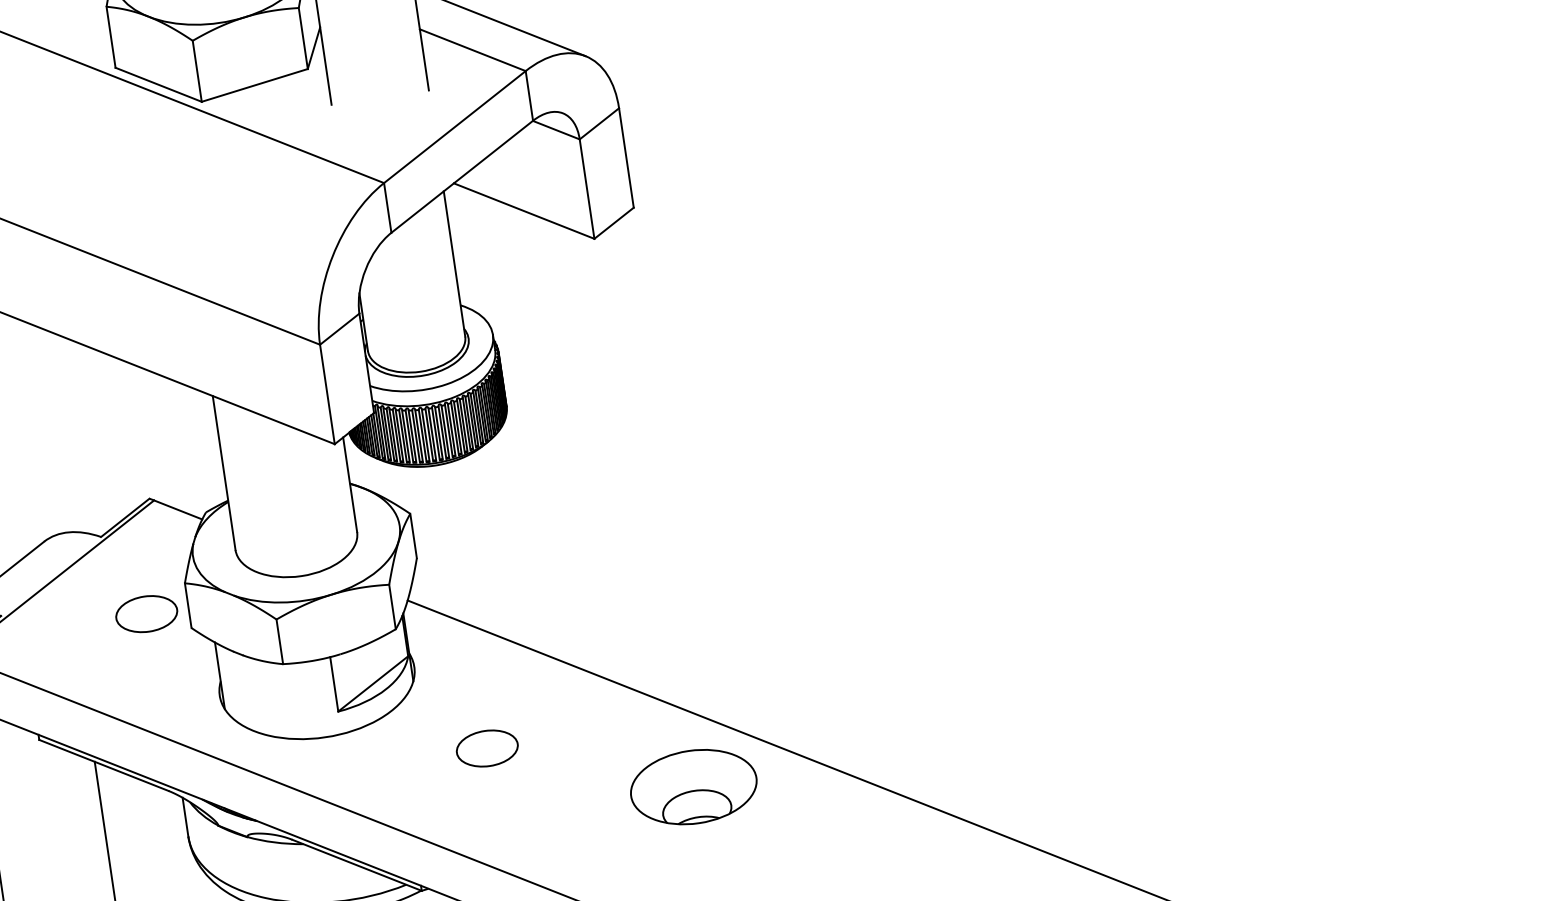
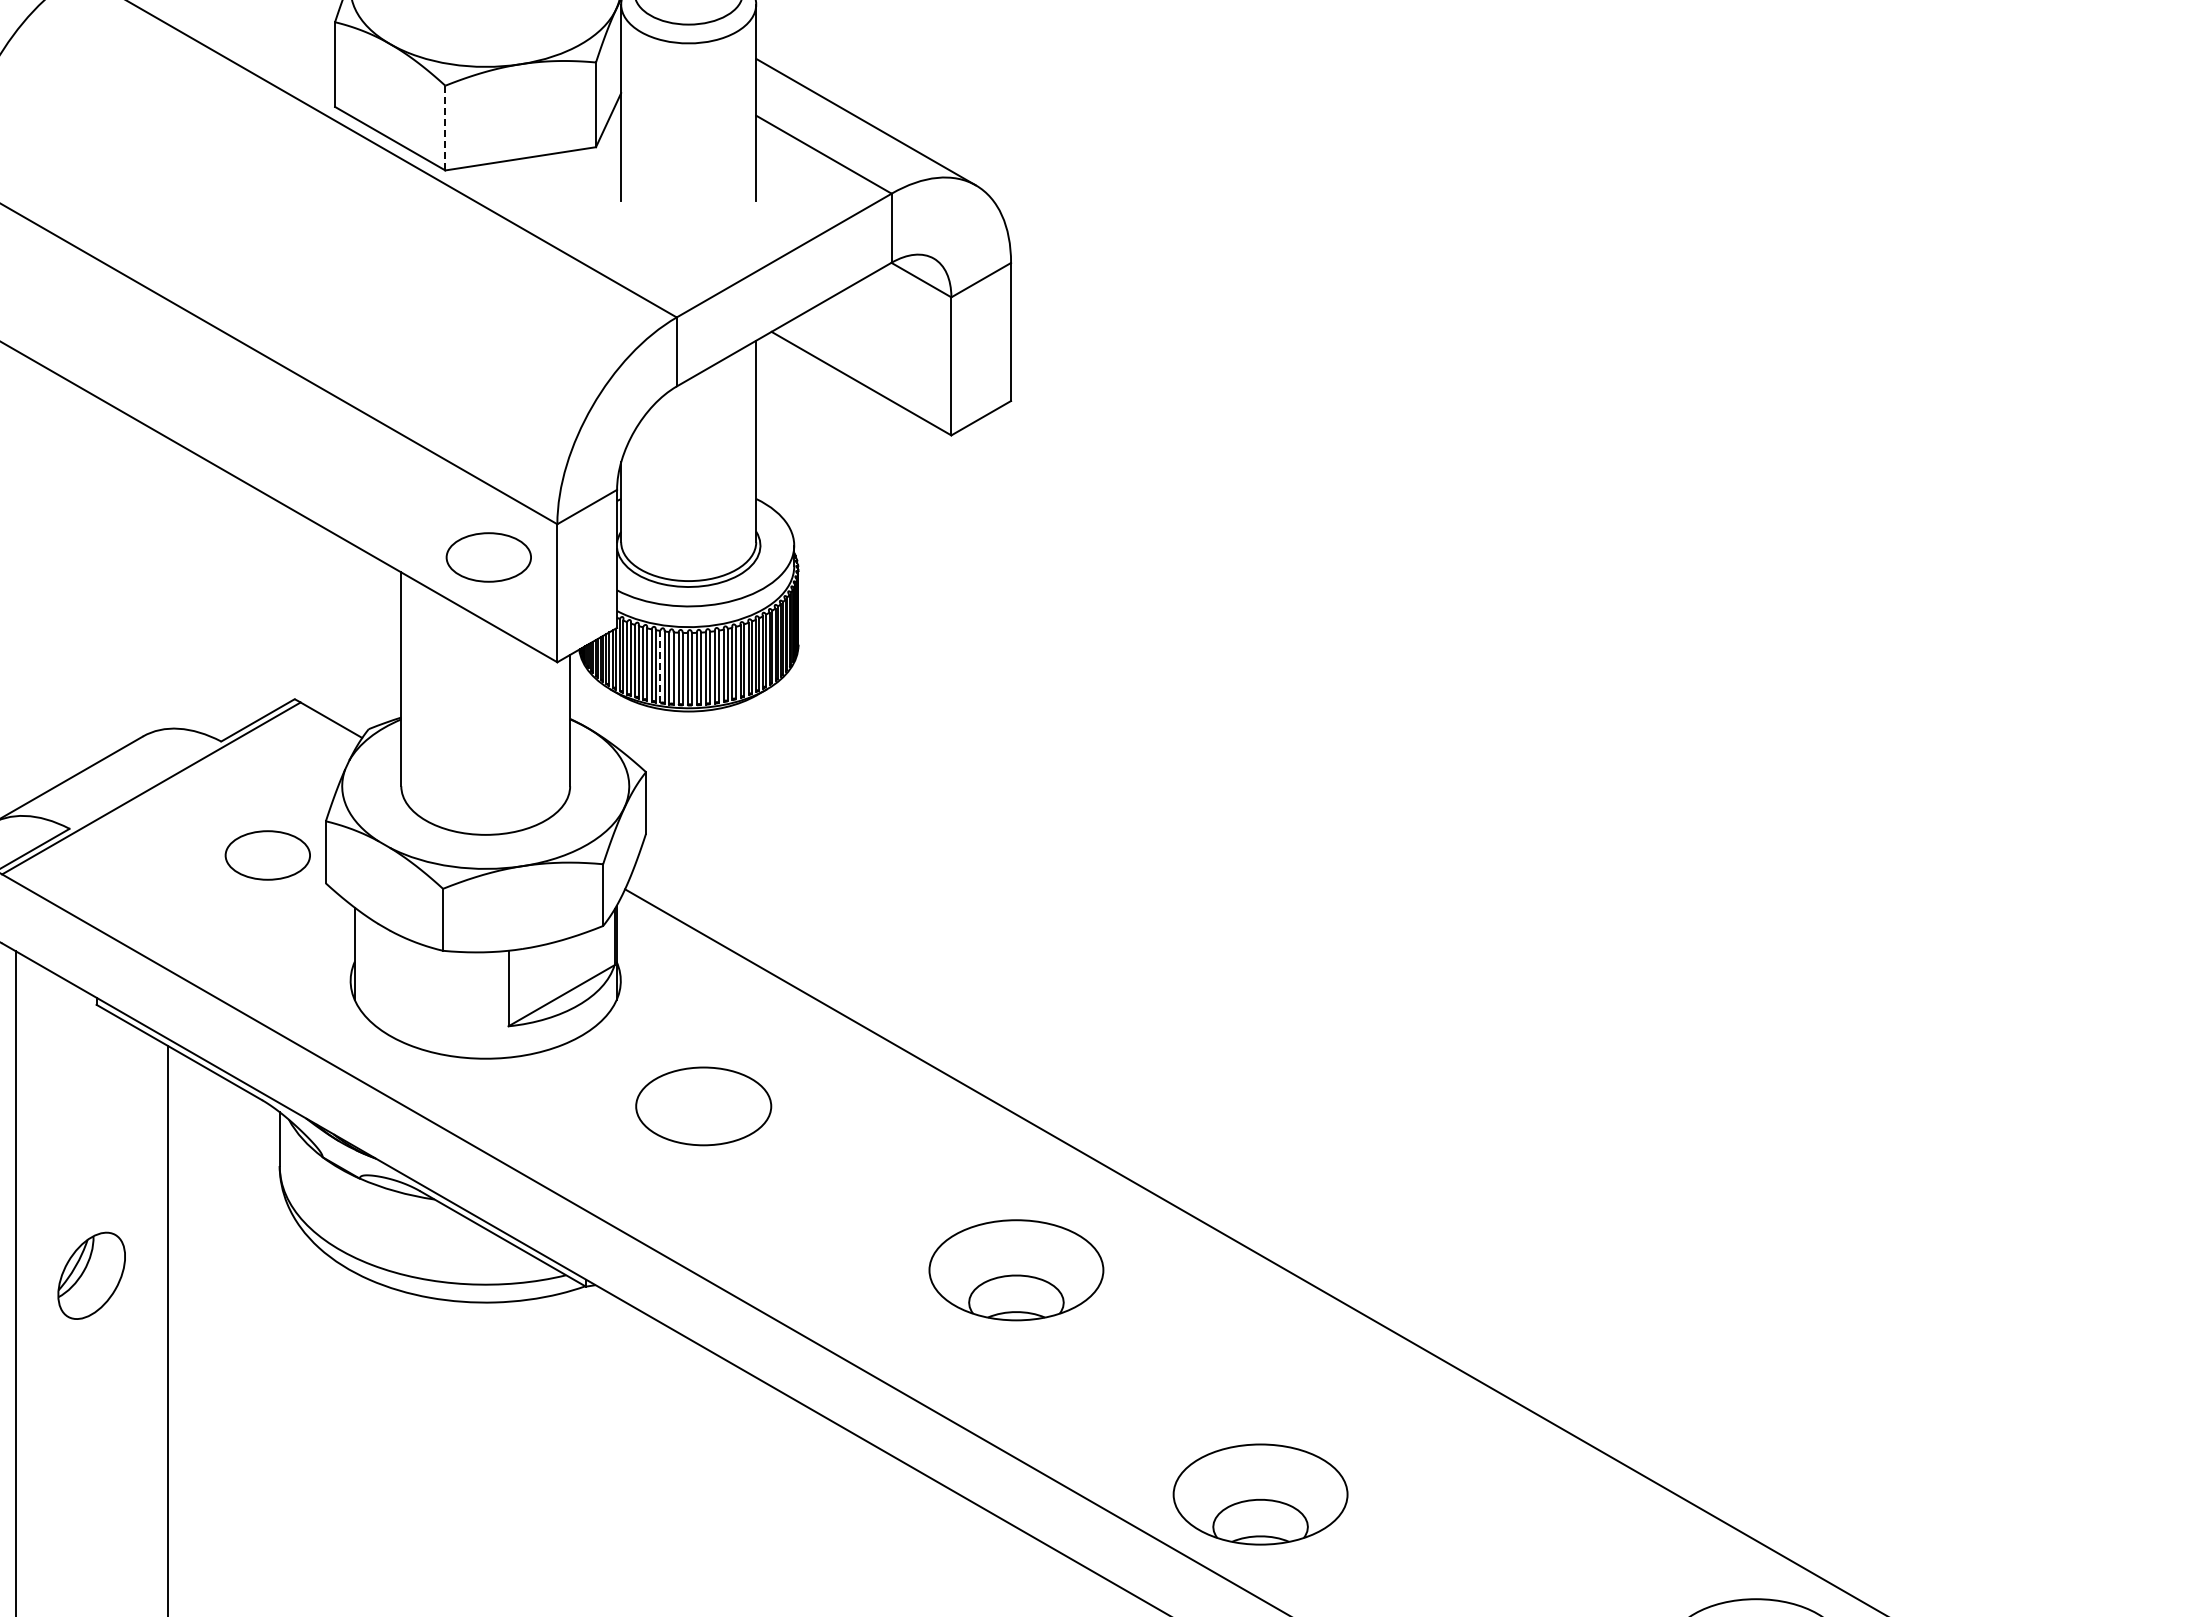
line: (197, 70) -> (445, 127), solid -> dashed
part: (274, 376) -> (488, 557), added
line: (409, 436) -> (660, 666), solid -> dashed
part: (487, 748) -> (703, 1106), size x1.6
part: (693, 787) -> (1016, 1270), moved

